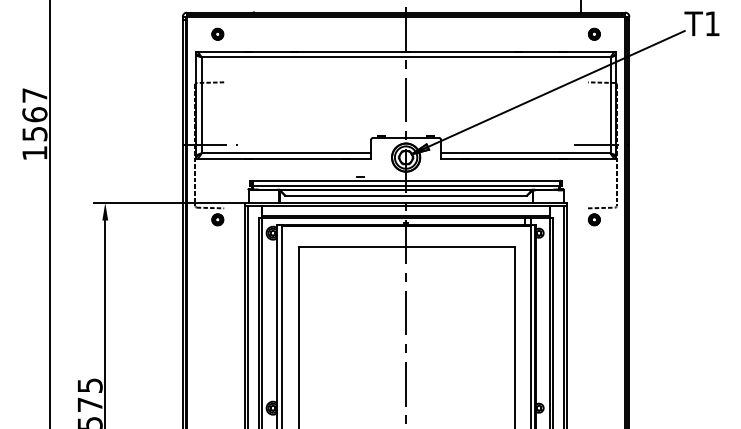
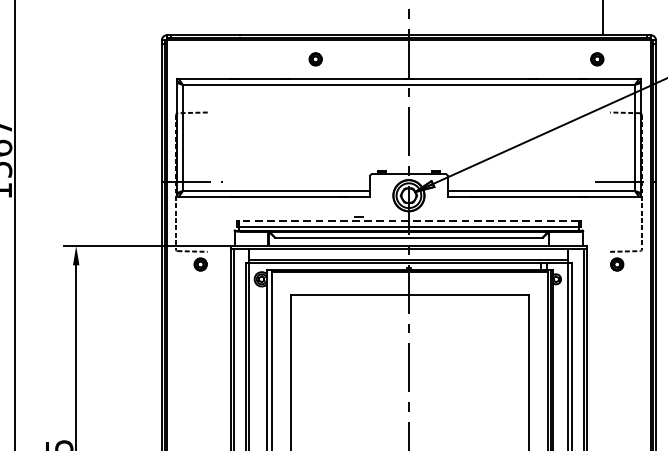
part: (217, 33) -> (315, 58), moved
part: (593, 33) -> (596, 58), moved
line: (406, 180) -> (409, 221), solid -> dashed

